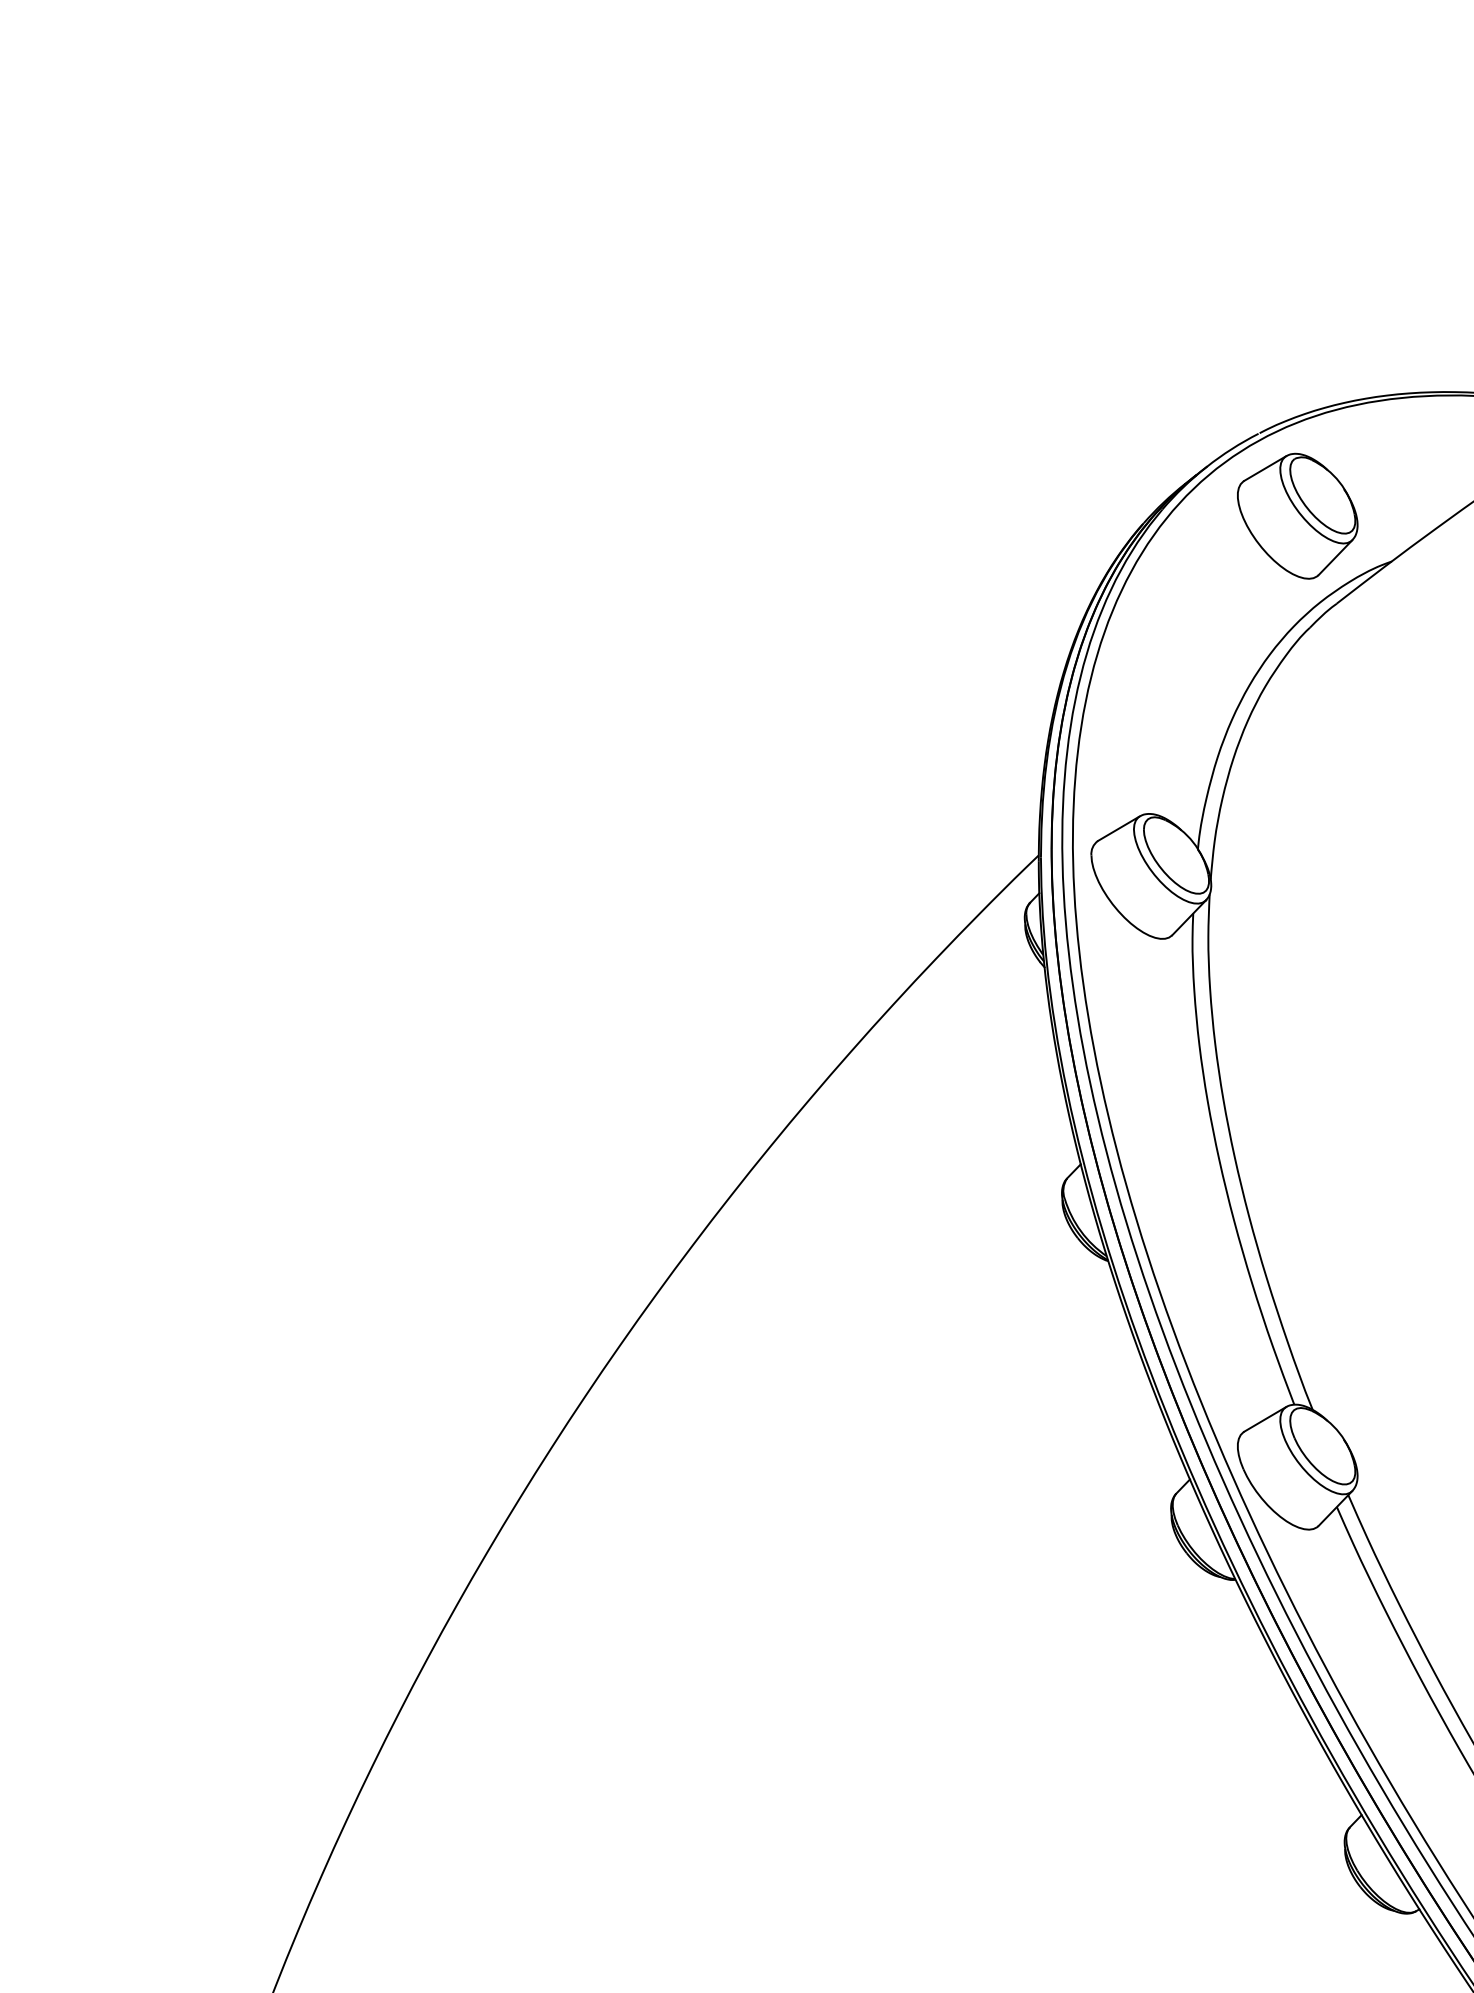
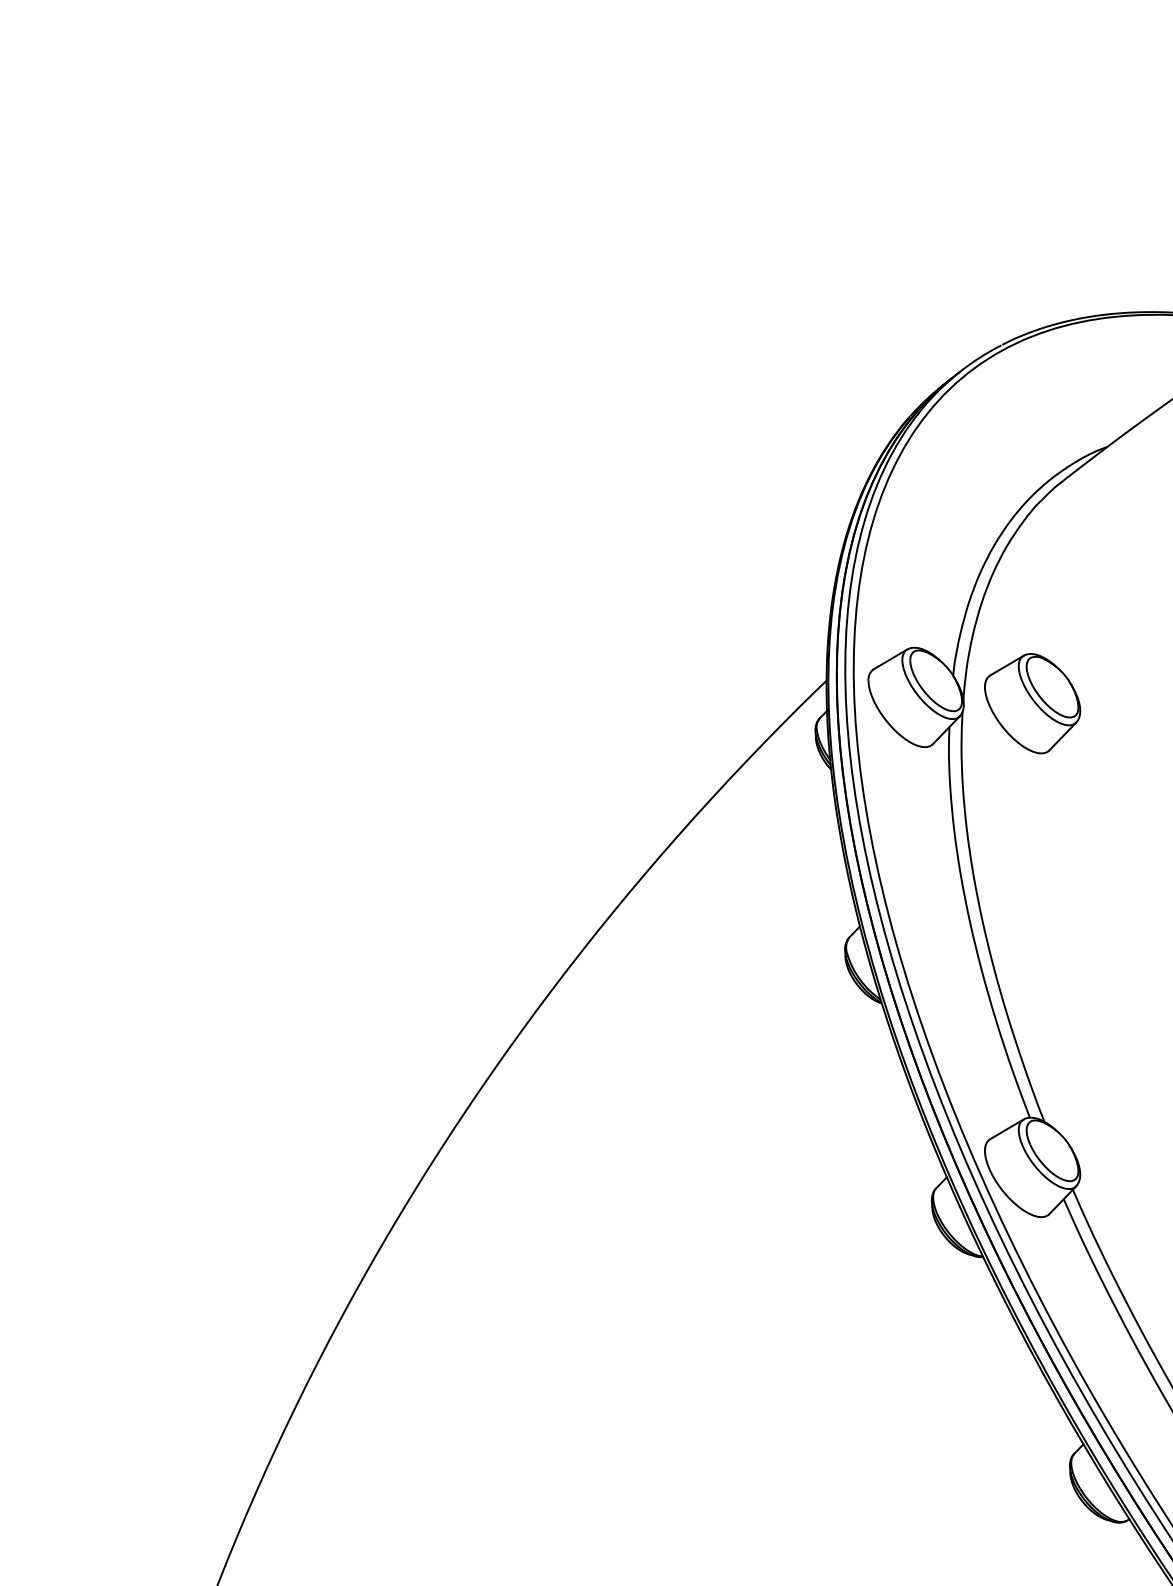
part: (1297, 515) -> (1032, 703), moved

